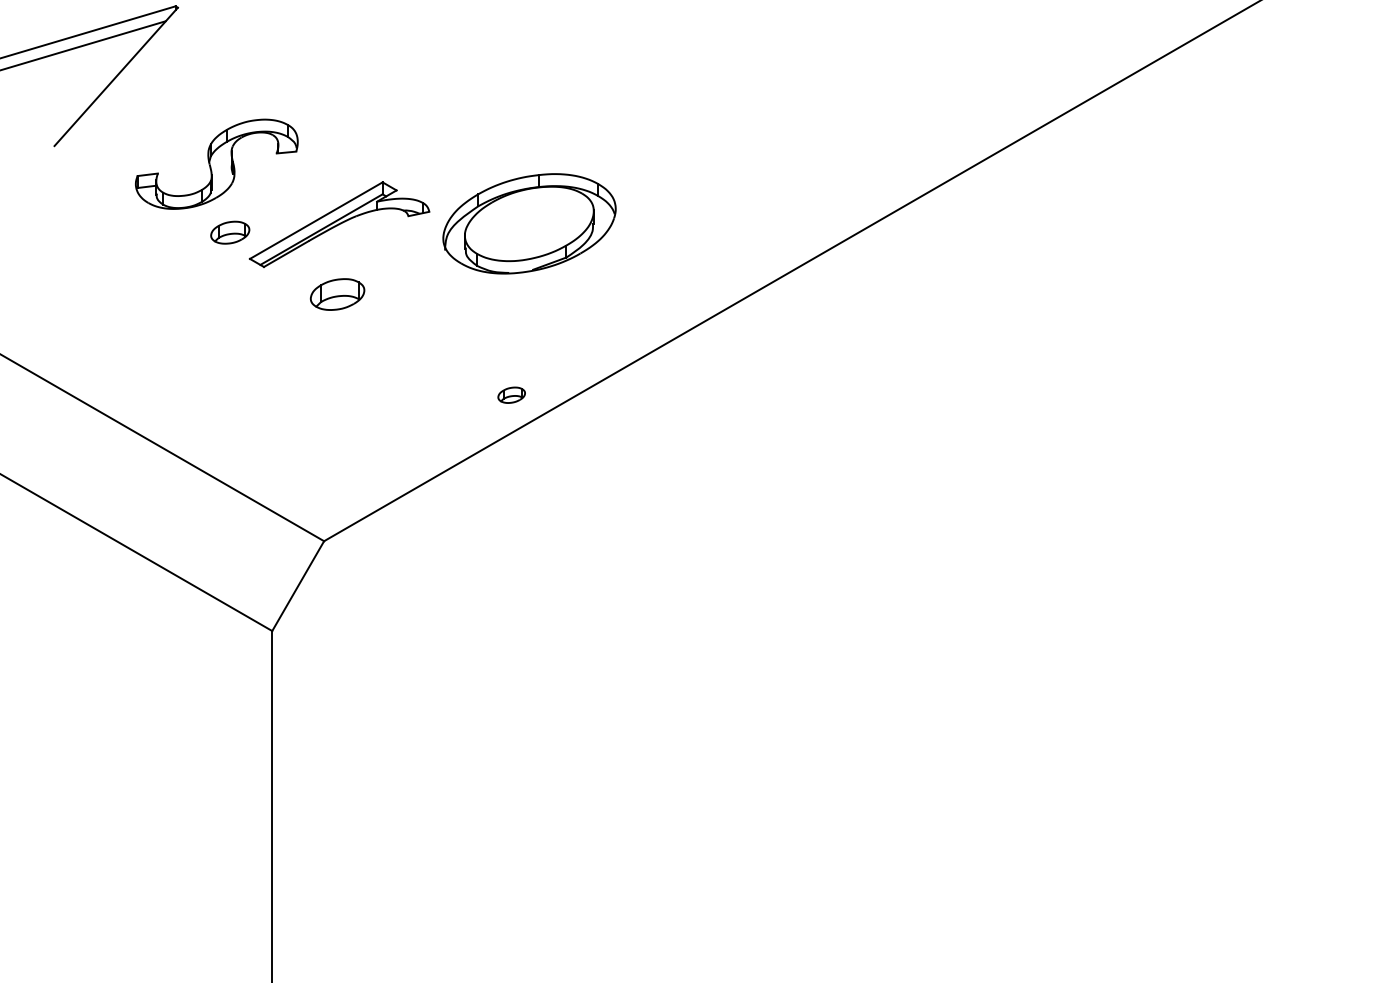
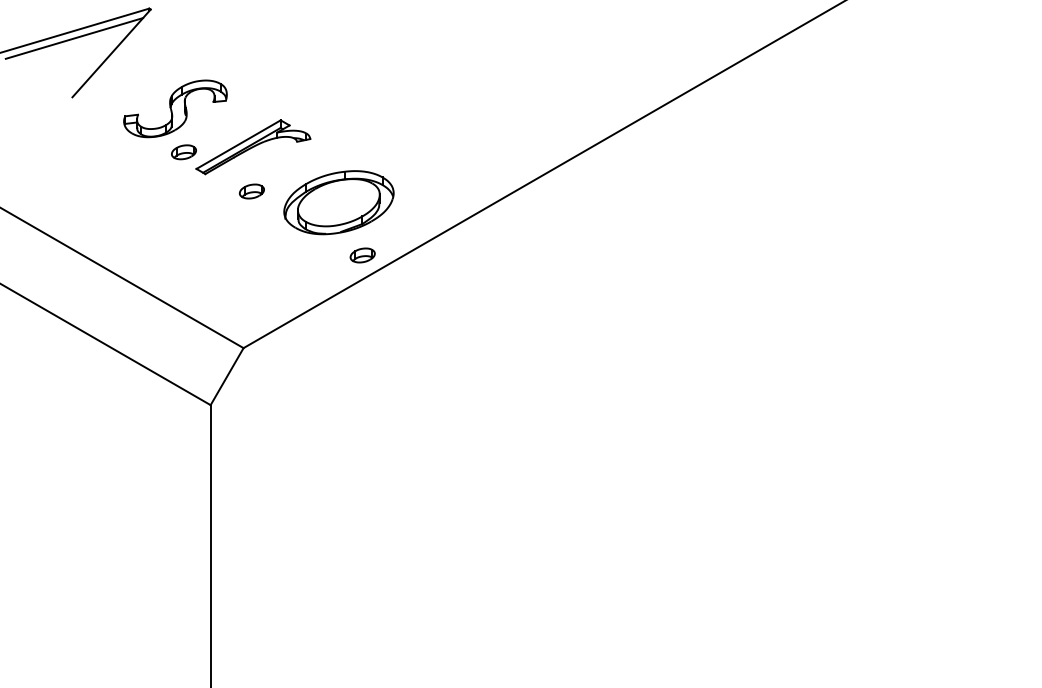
part: (528, 223) -> (338, 202), moved
part: (336, 294) -> (251, 191), size x0.71
part: (511, 395) -> (362, 255), size x1.43

